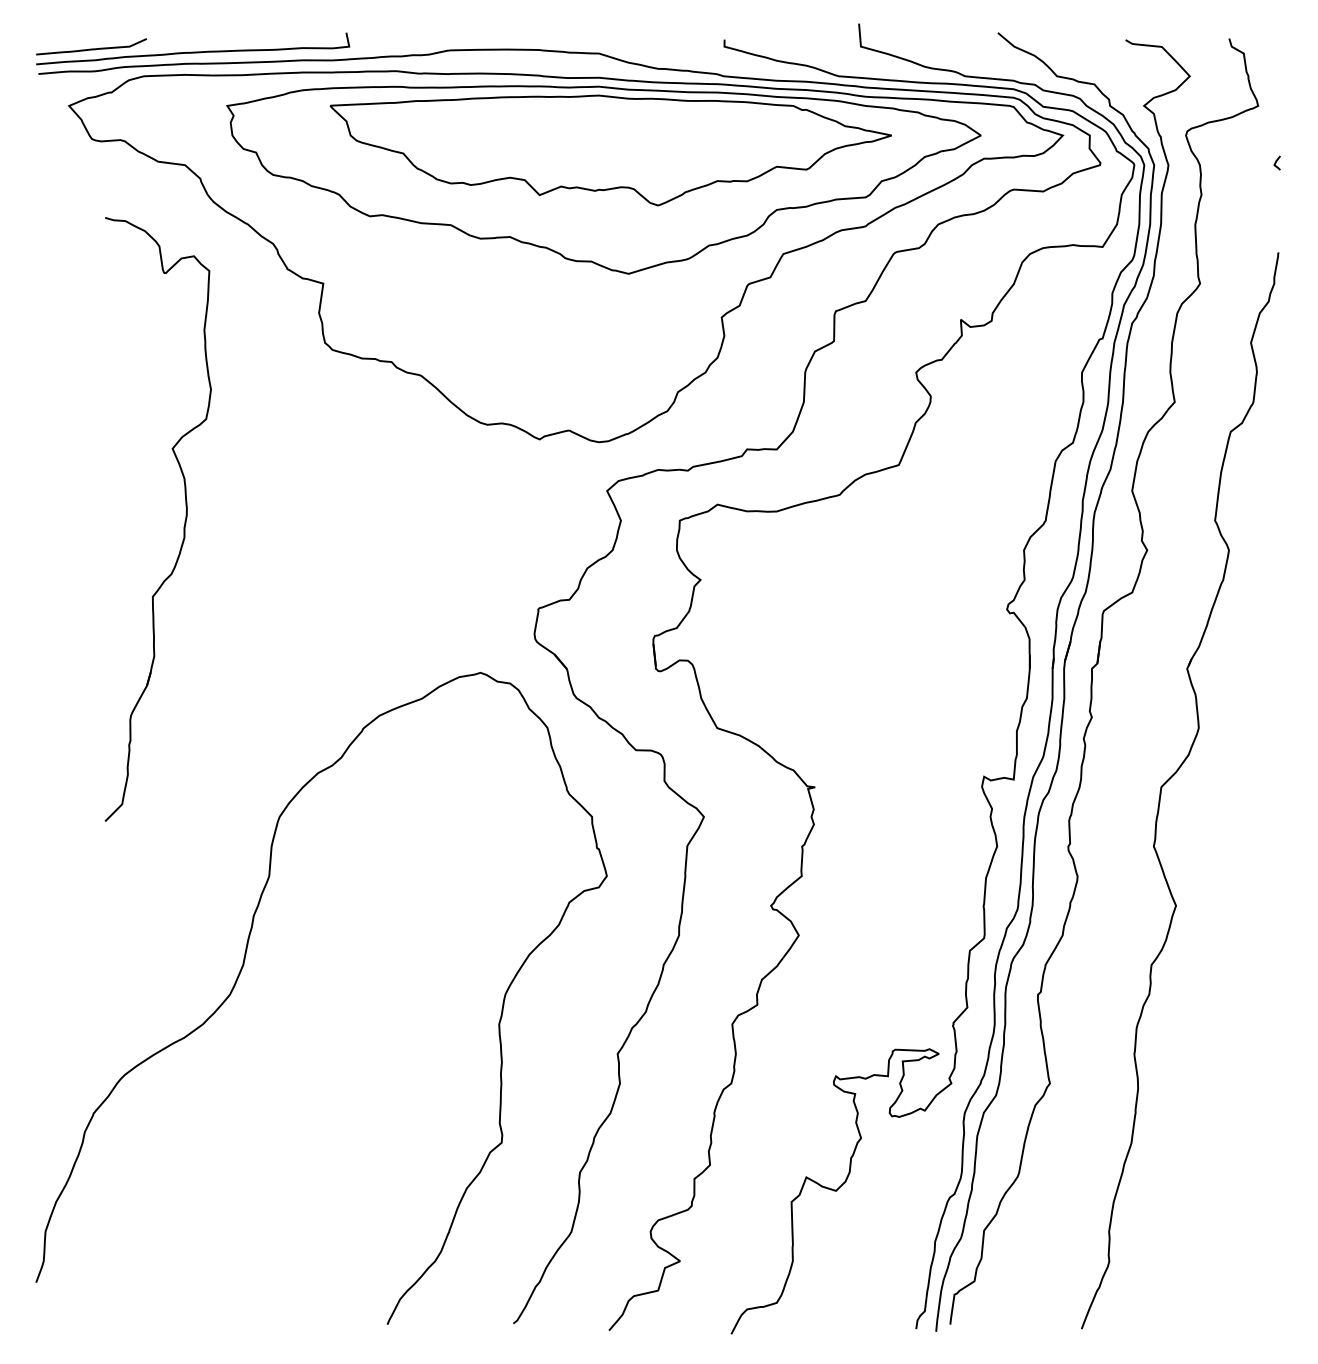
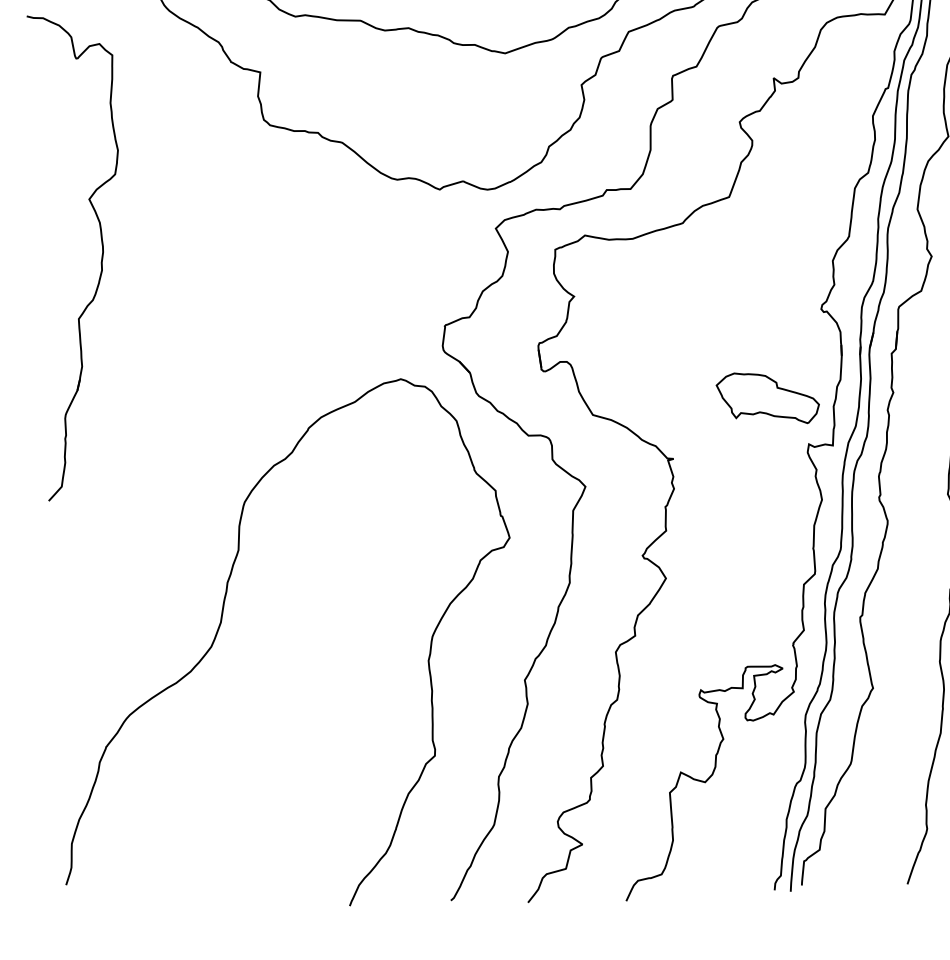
part: (183, 526) -> (100, 261), moved
part: (935, 717) -> (767, 398), added

